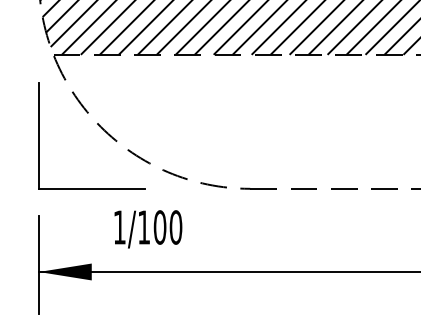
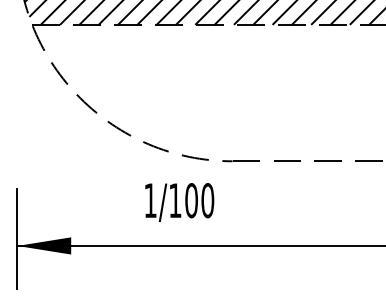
part: (39, 135) -> (17, 107), removed
text: (148, 229) -> (179, 202), moved

